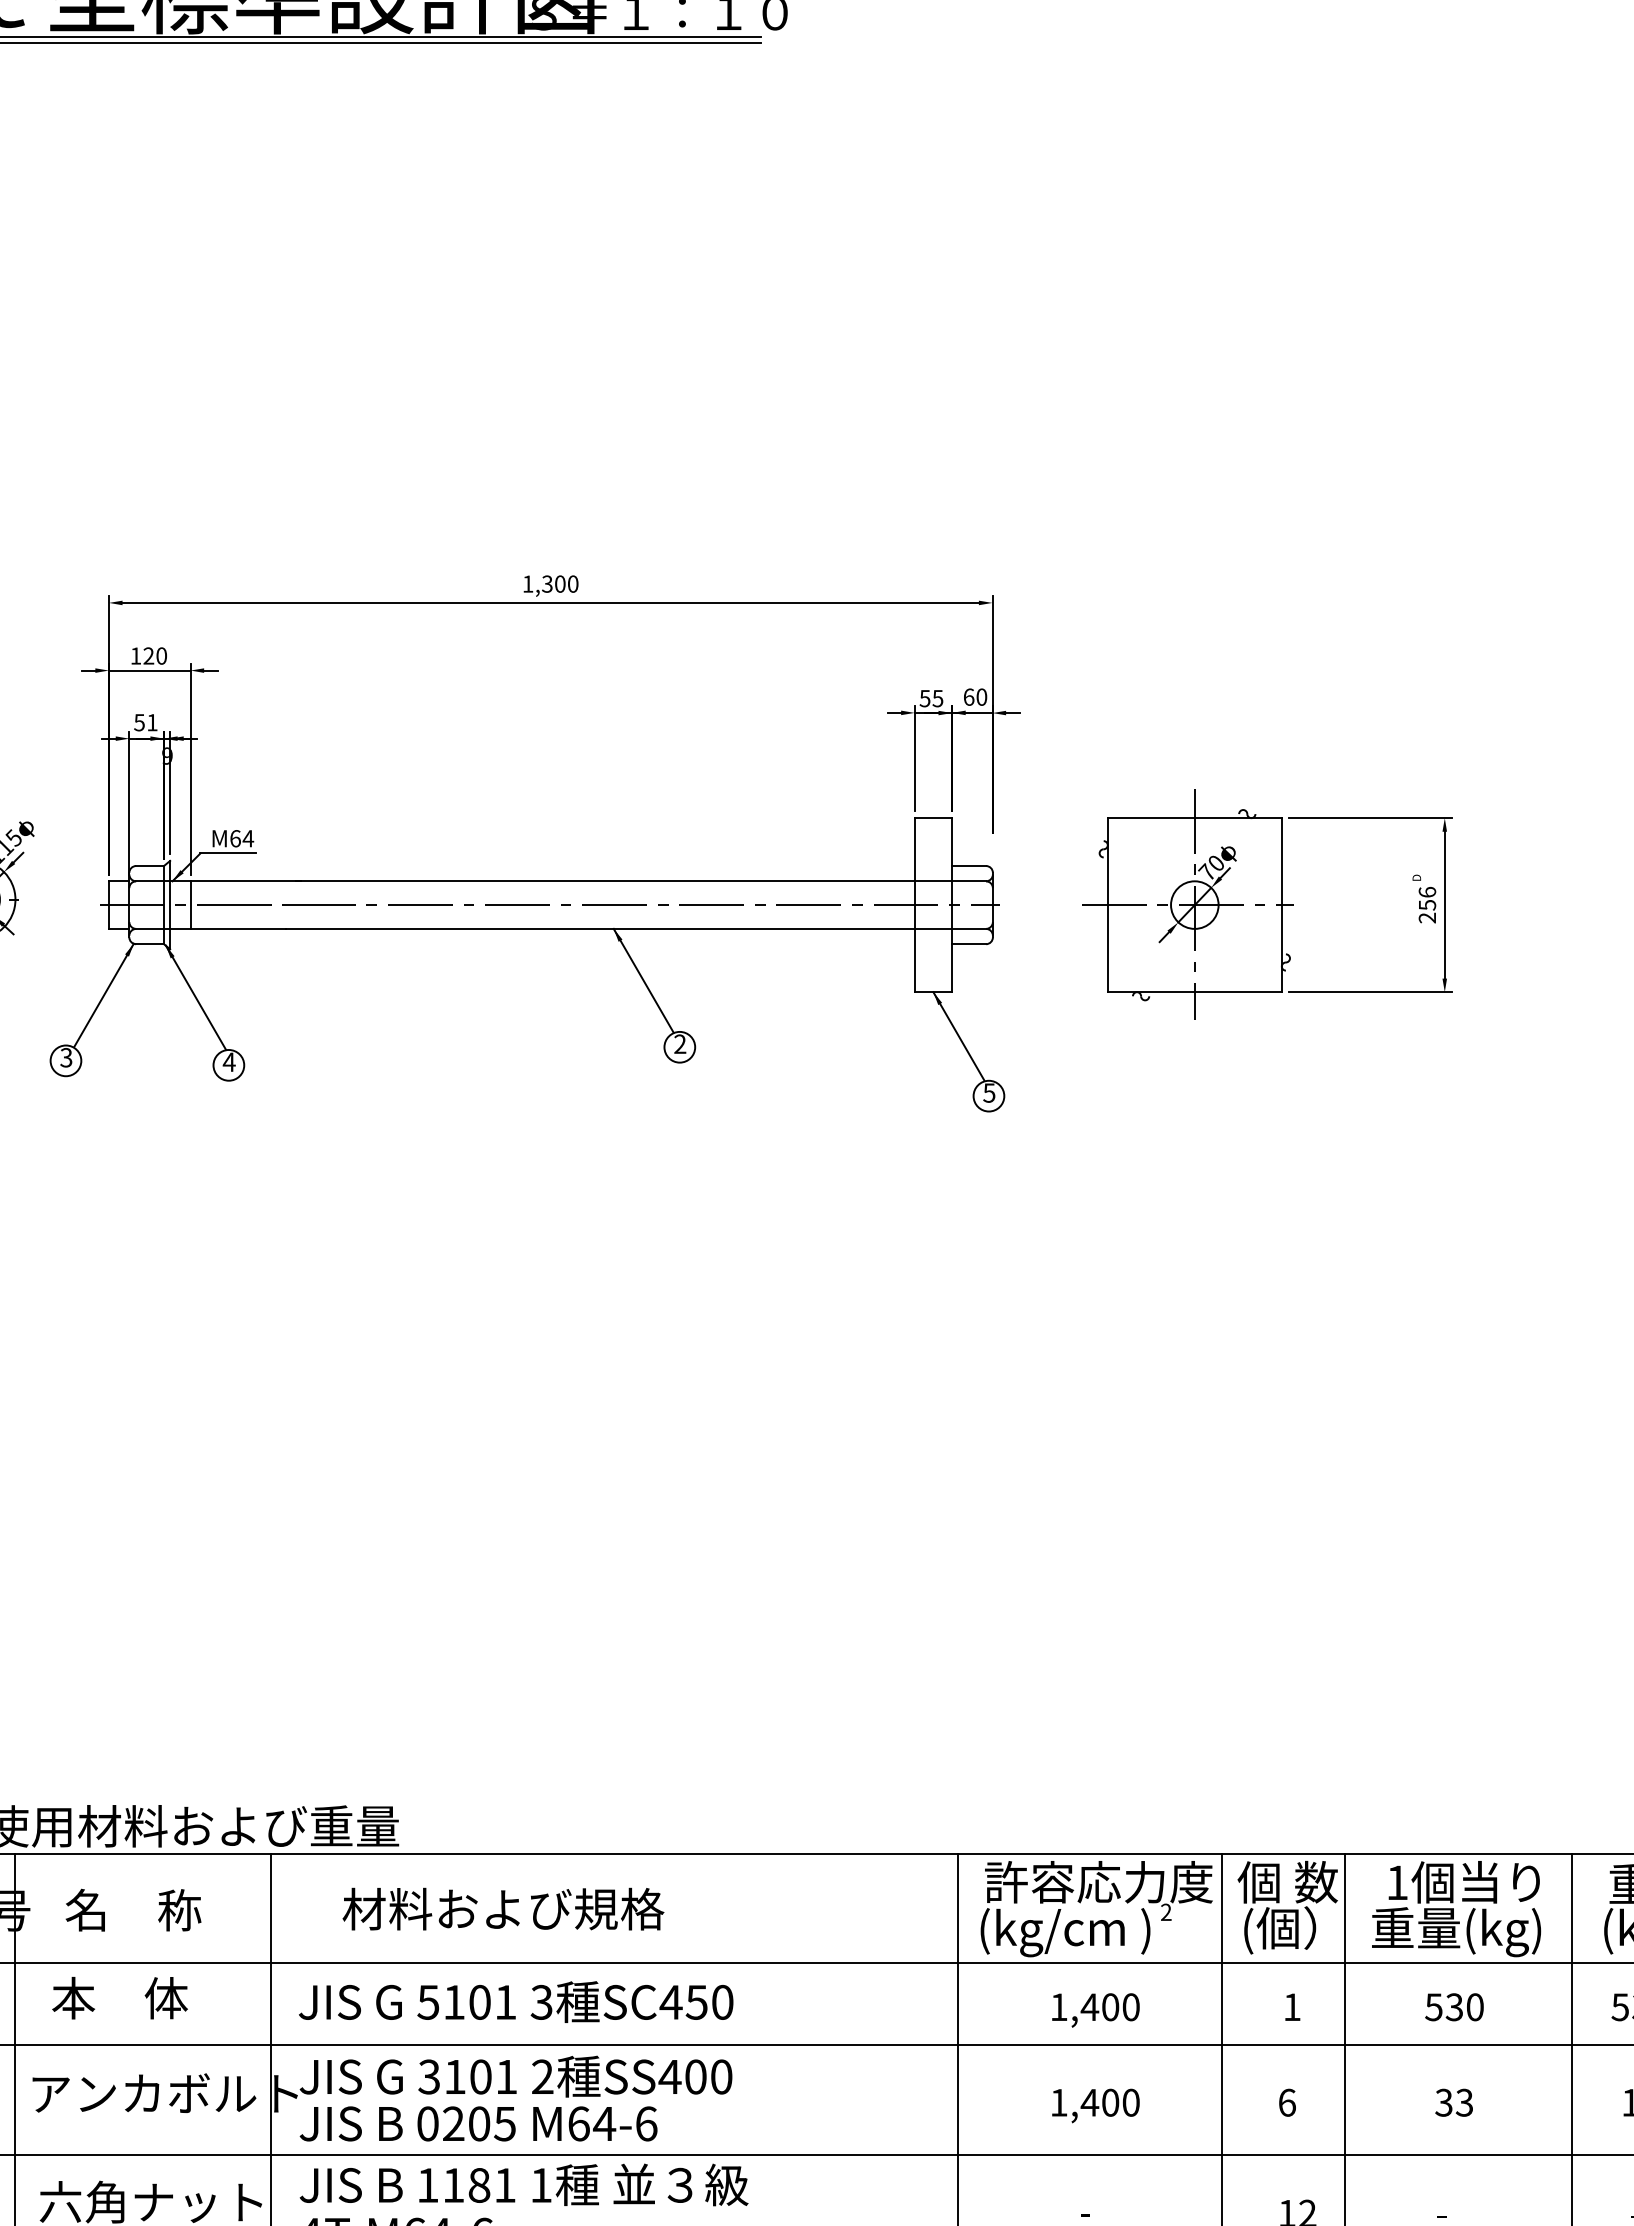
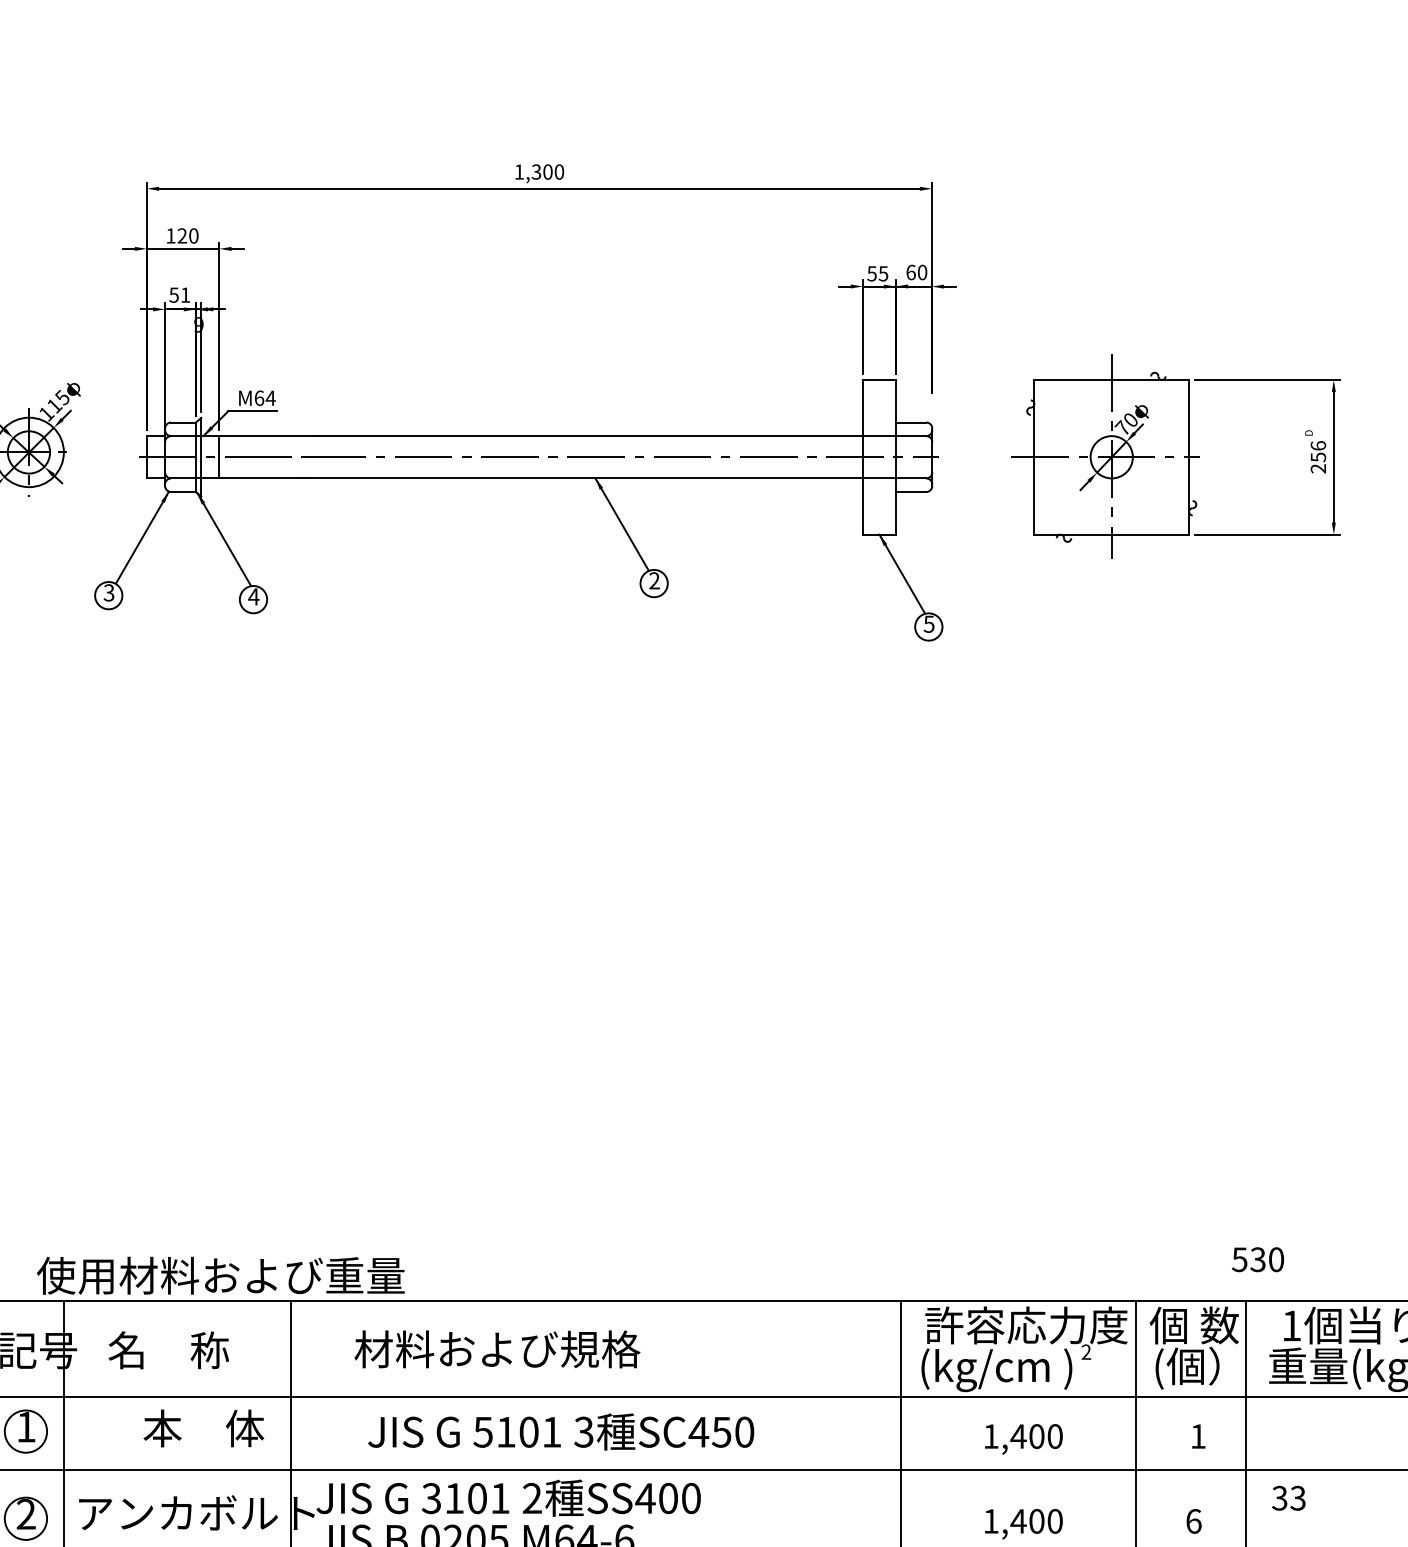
text: (119, 1998) -> (203, 1428), moved
text: (516, 2001) -> (561, 1431), moved
text: (1454, 2007) -> (1258, 1259), moved
text: (1453, 2102) -> (1288, 1498), moved

